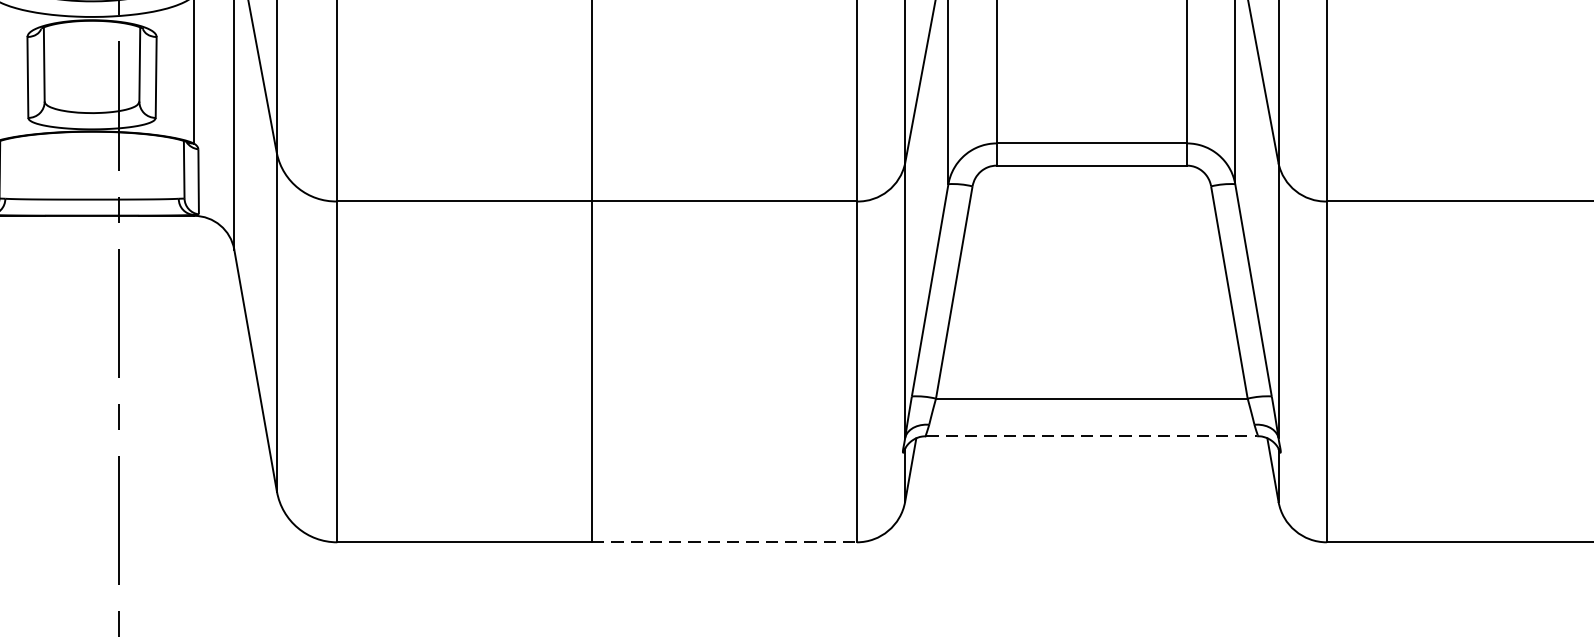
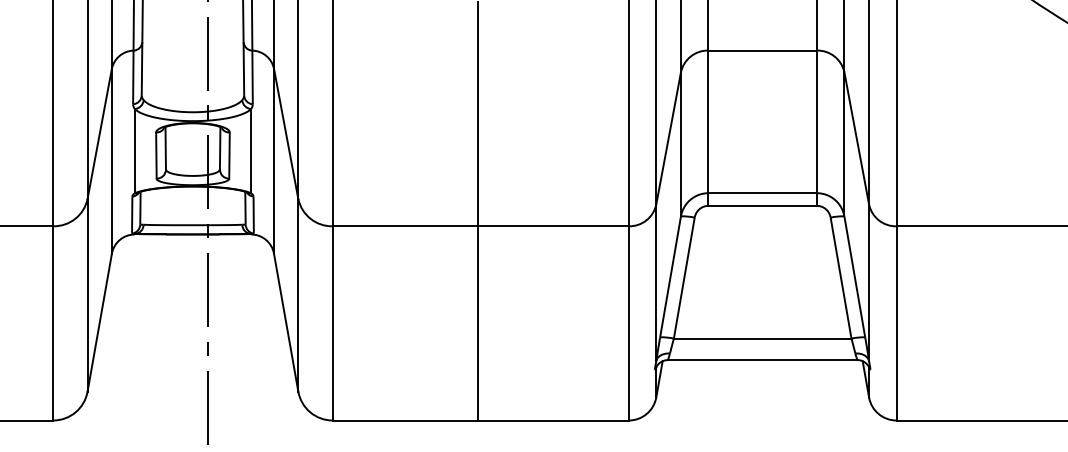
line: (1093, 436) -> (763, 360), dashed -> solid
line: (724, 542) -> (553, 420), dashed -> solid

